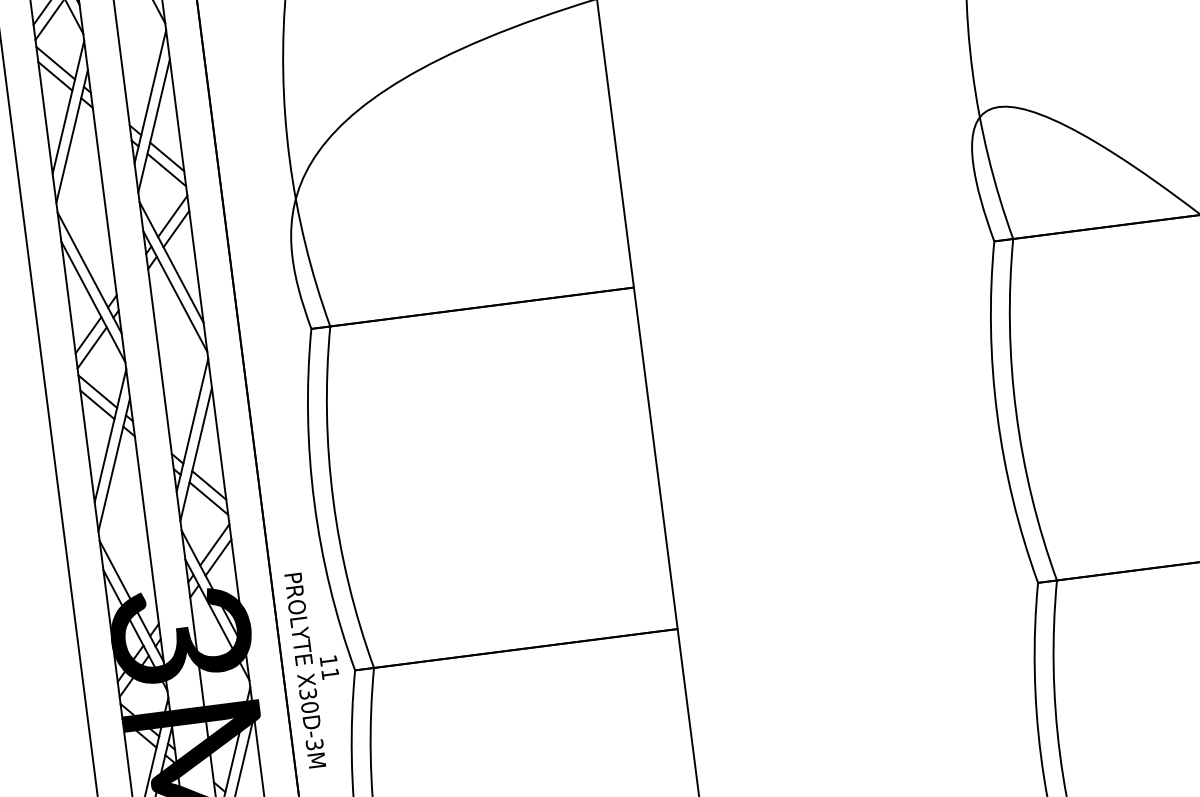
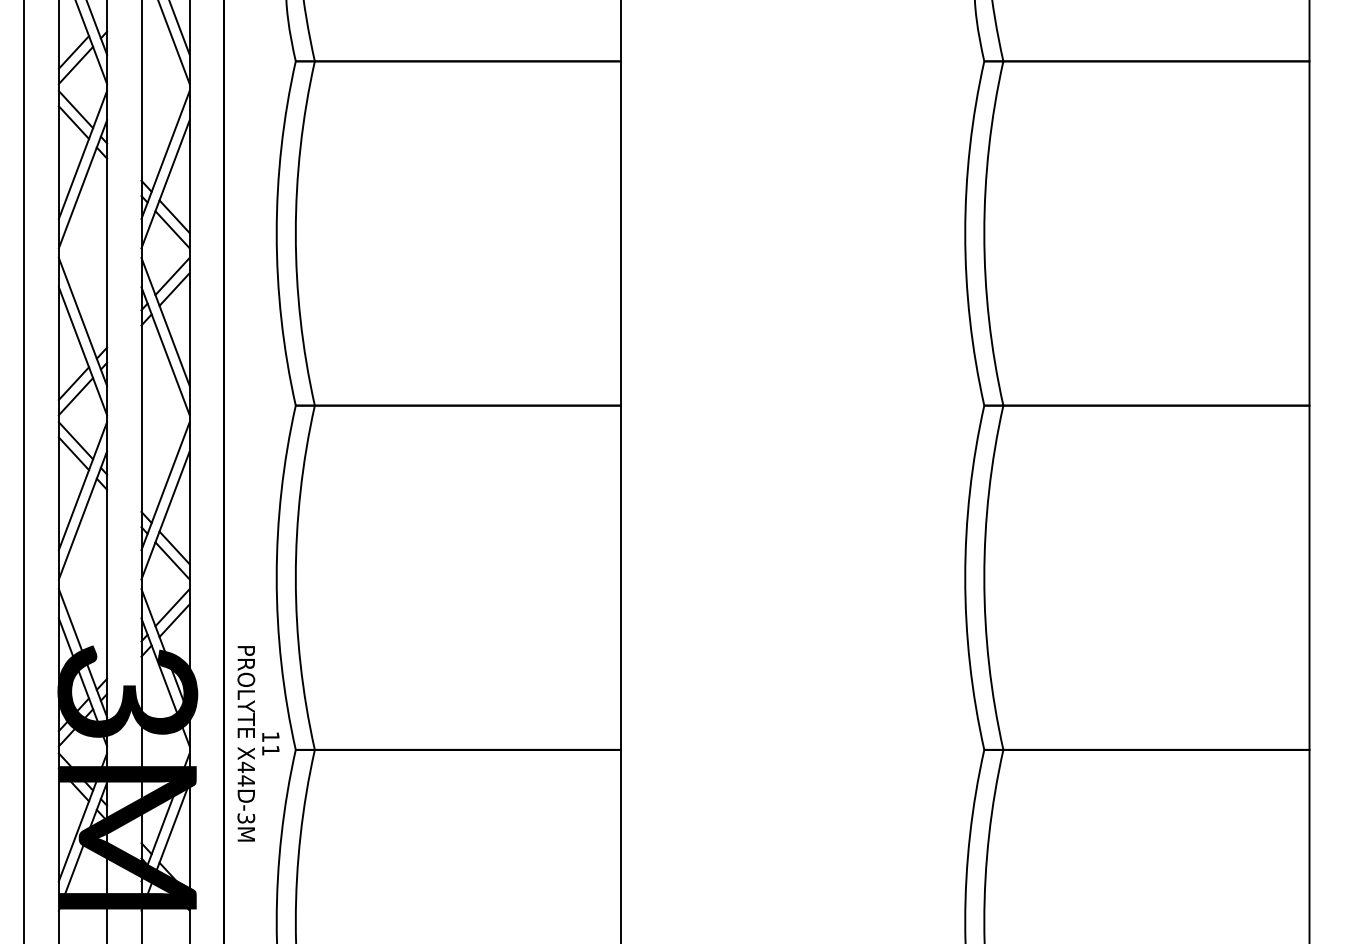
text: (309, 700) -> (246, 773), X30D-3M -> X44D-3M

